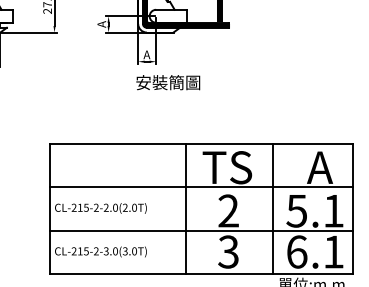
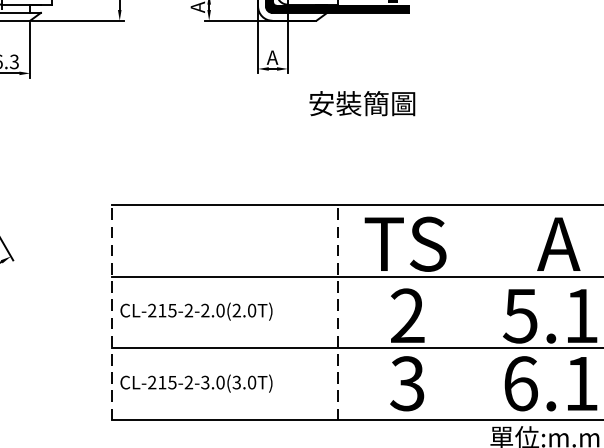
text: (168, 82) -> (362, 103), moved
line: (49, 208) -> (111, 311), solid -> dashed
line: (186, 208) -> (337, 311), solid -> dashed
line: (272, 209) -> (480, 313), removed

